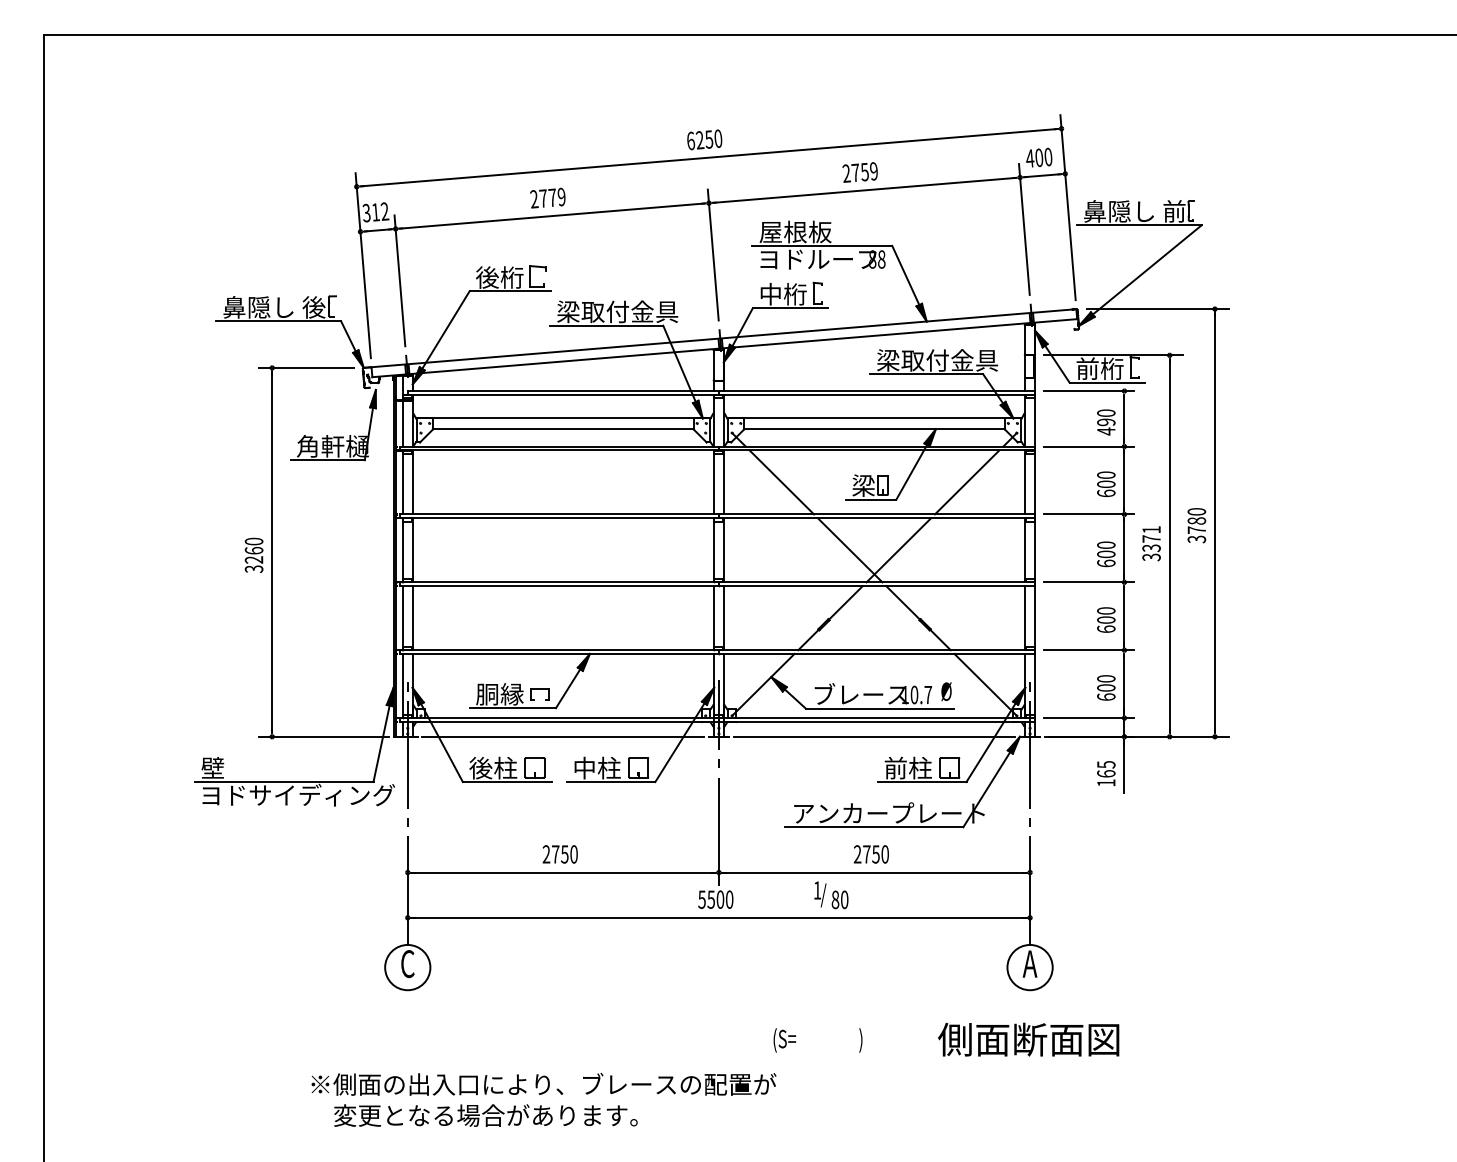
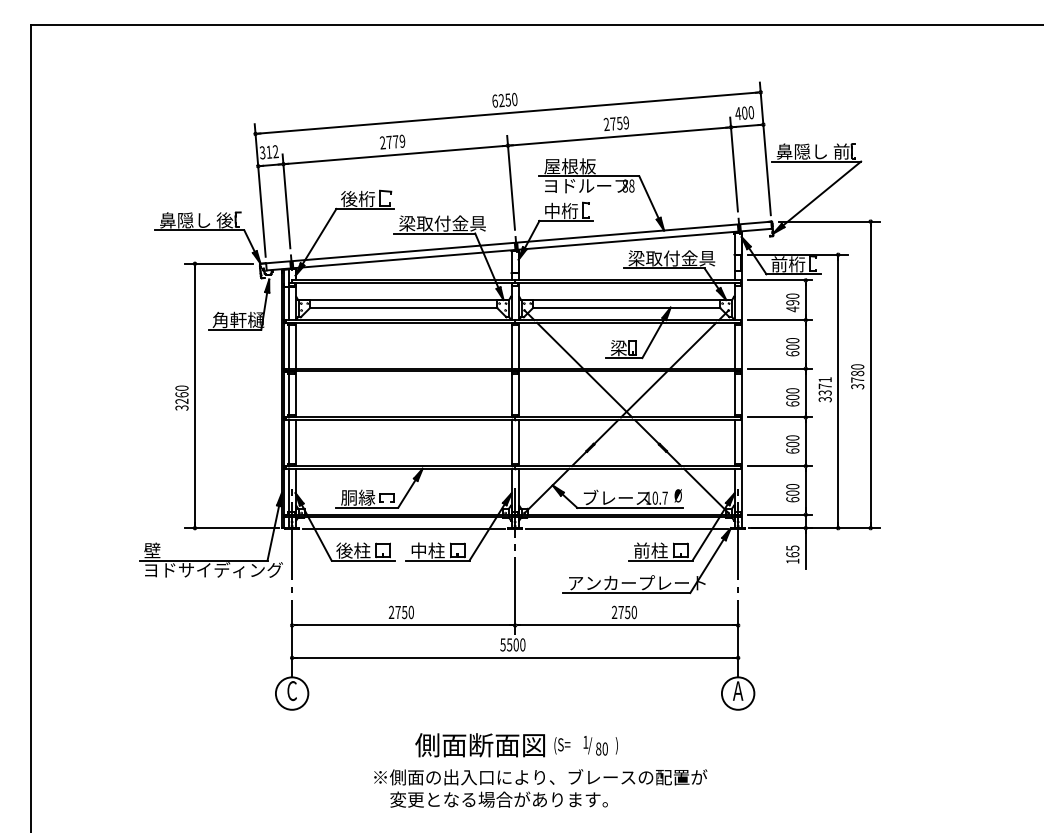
text: (831, 894) -> (595, 745), moved
text: (1027, 1040) -> (479, 745), moved
text: (543, 1100) -> (540, 788), moved

